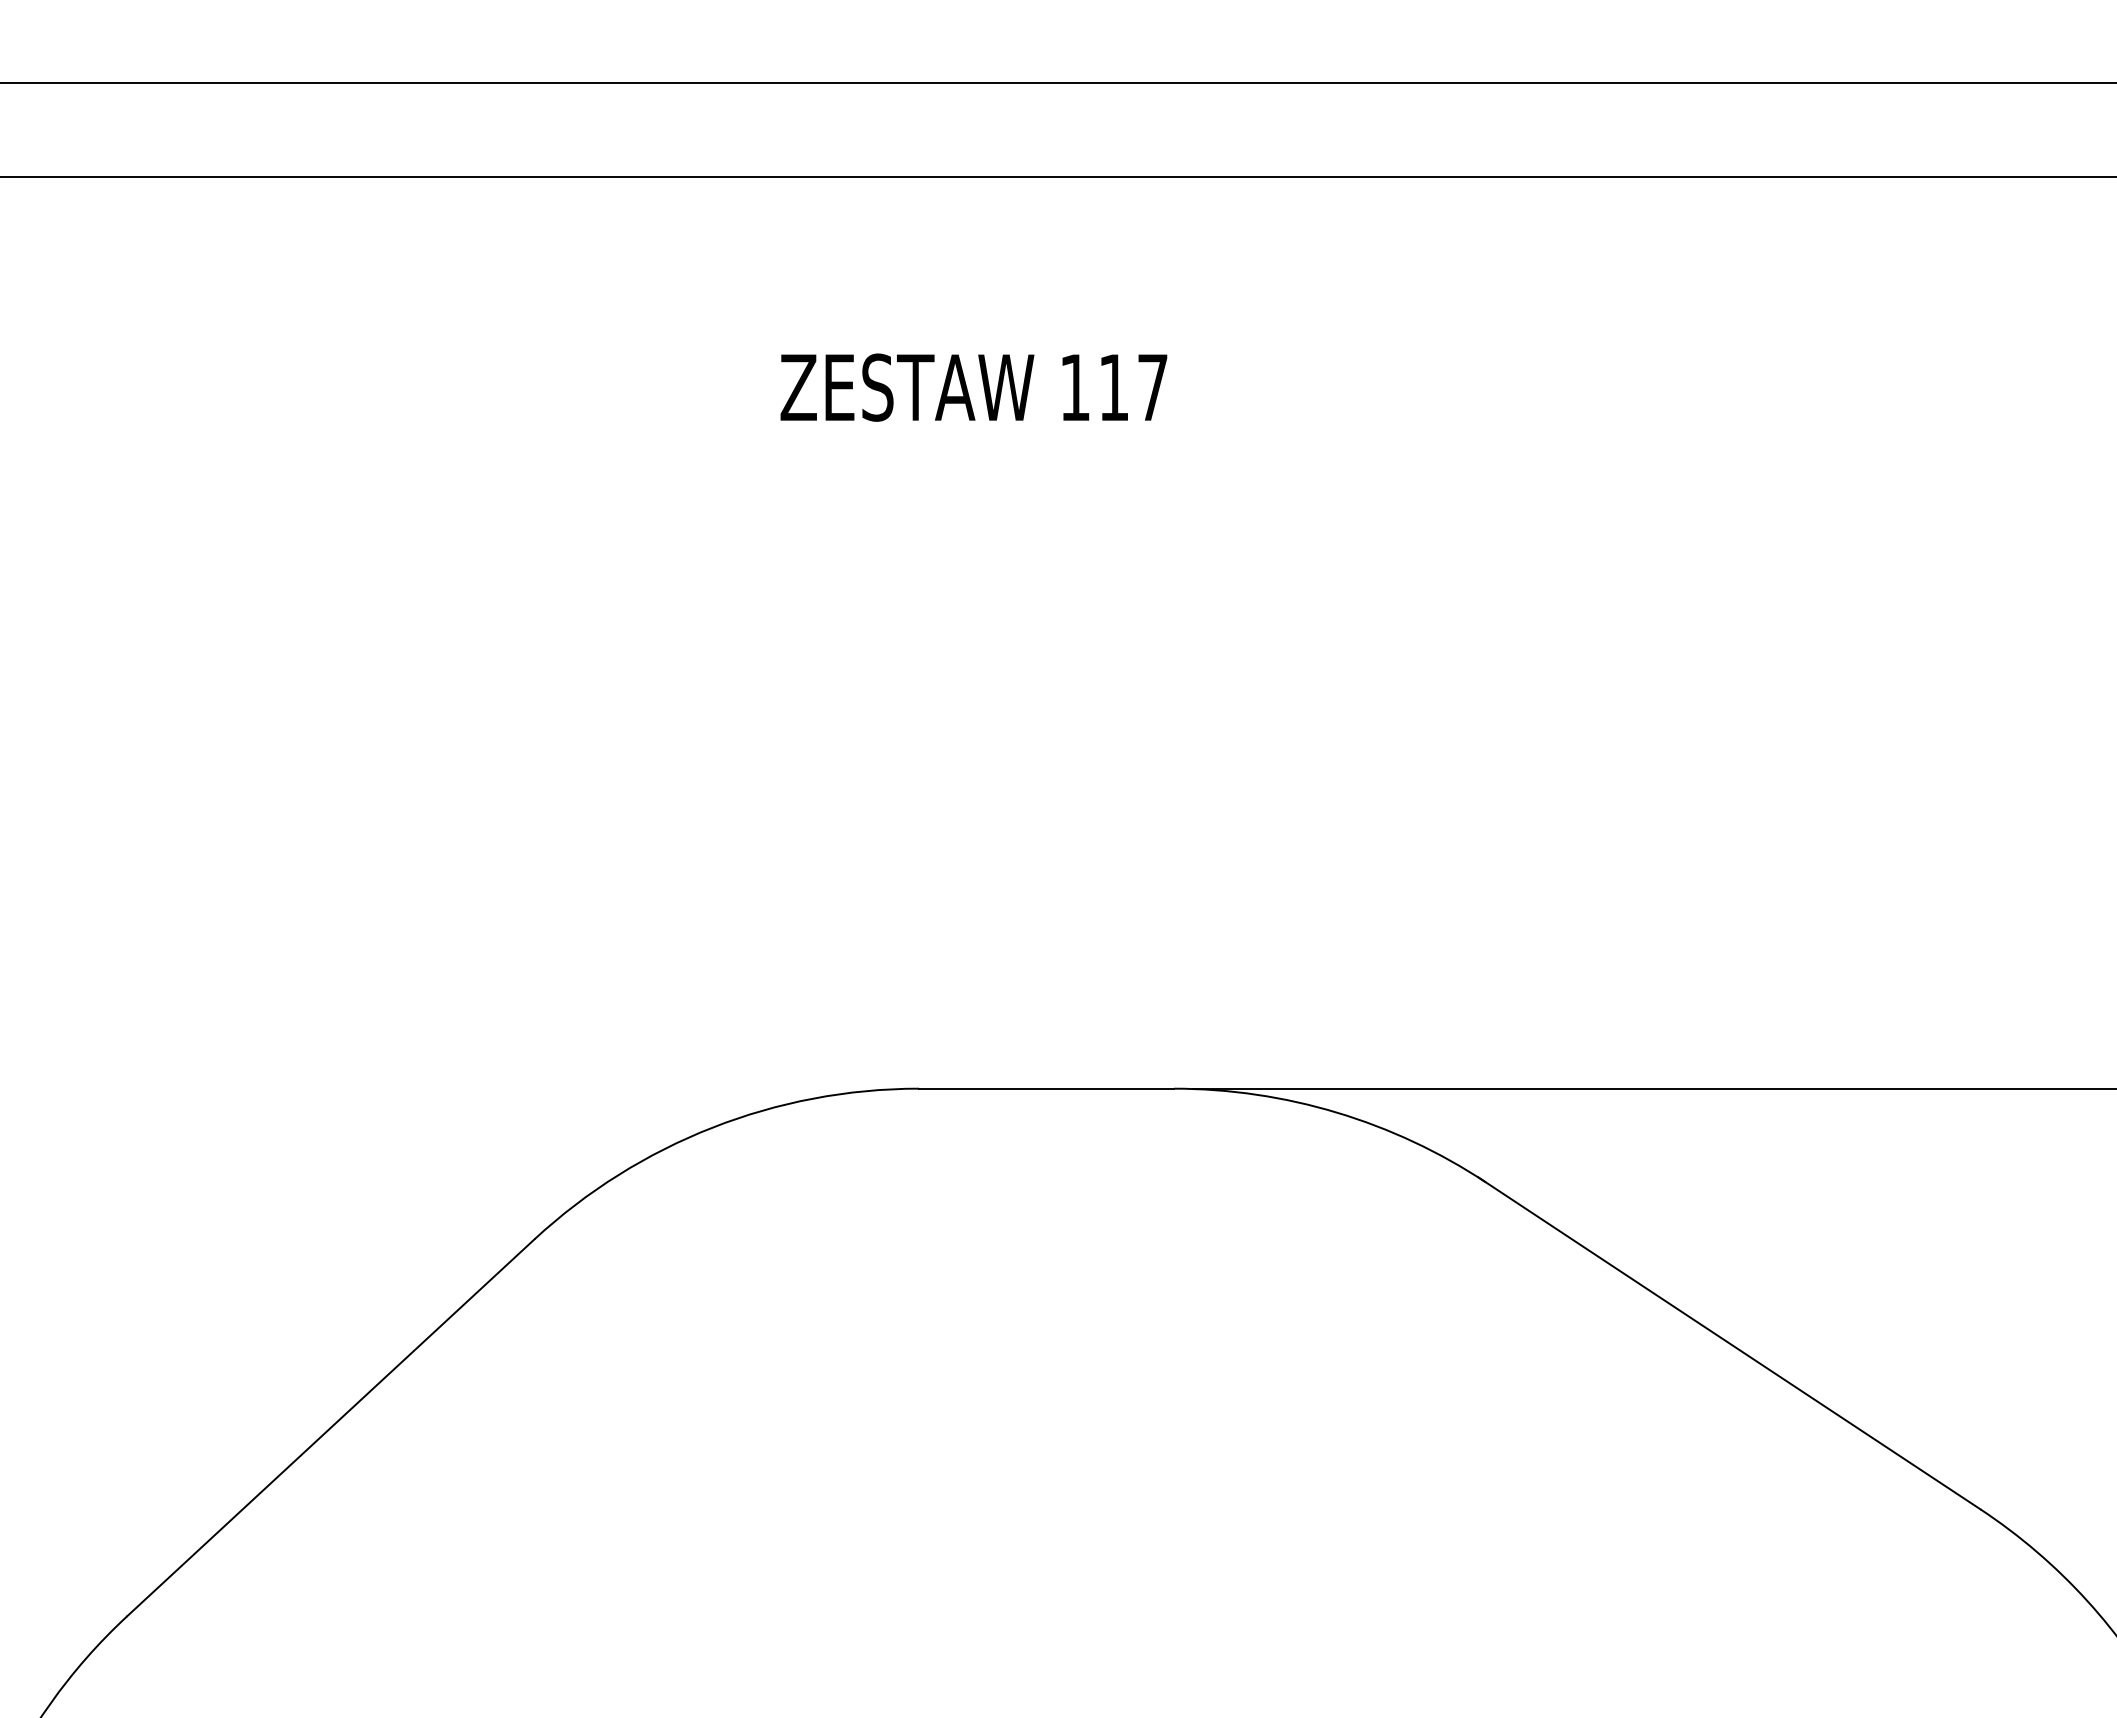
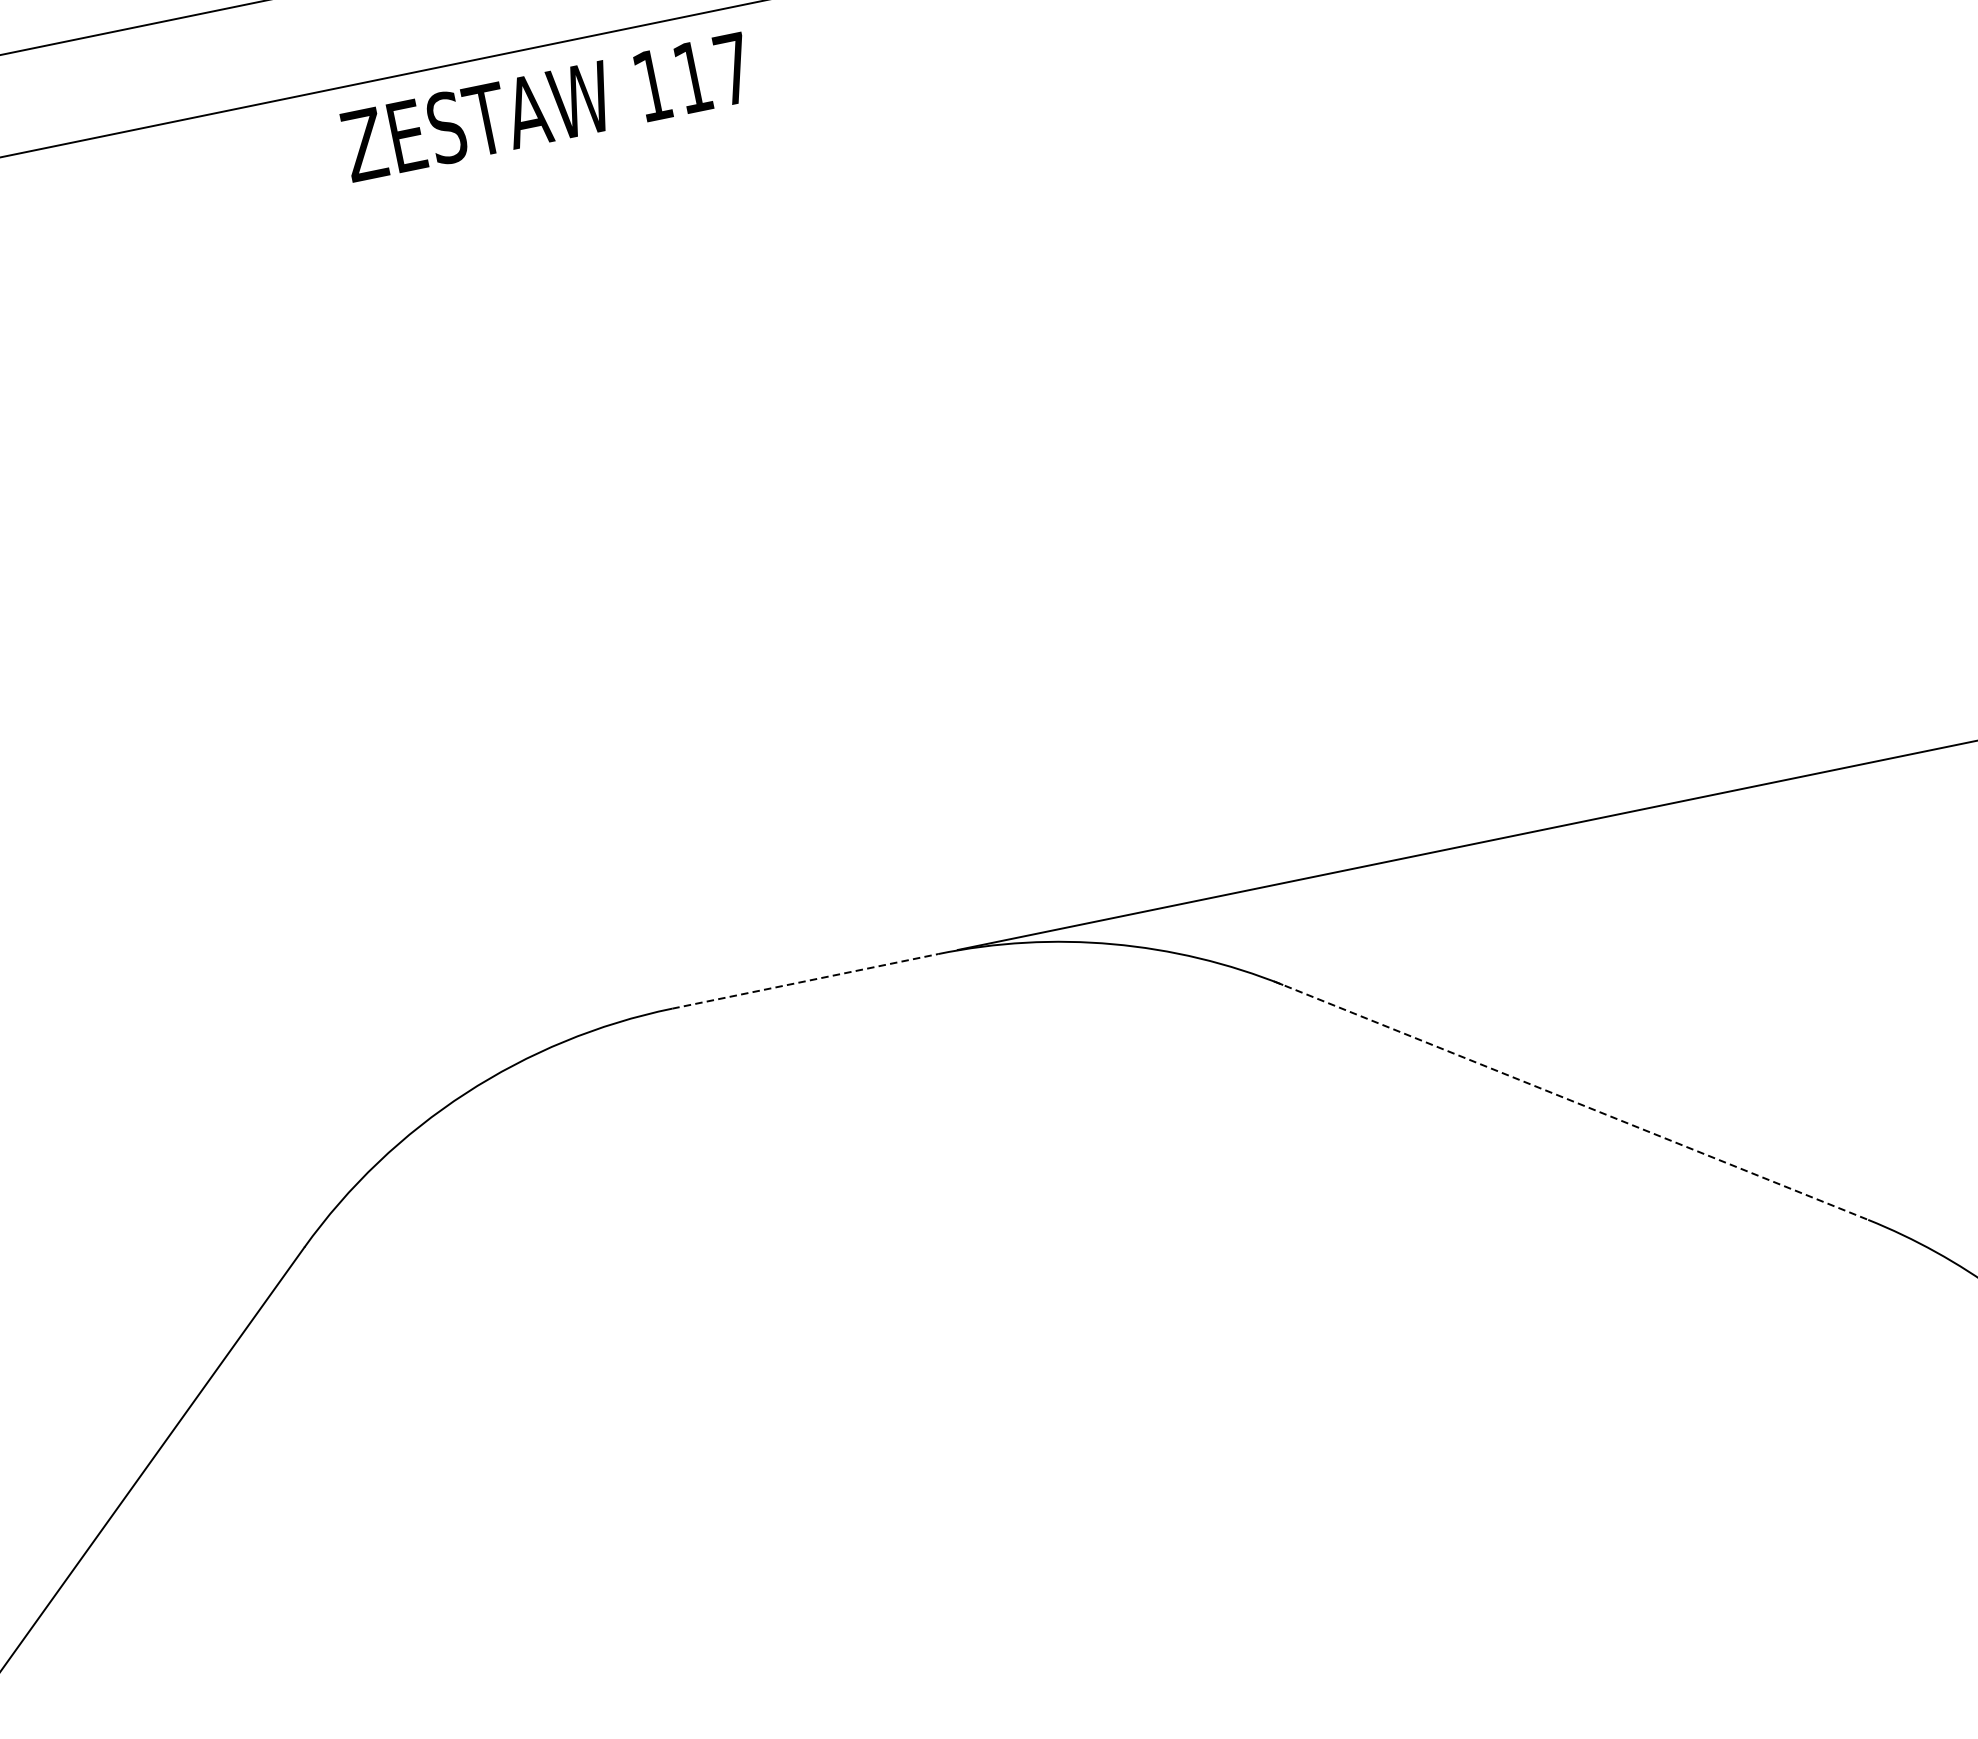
text: (973, 387) -> (546, 107), moved
line: (1046, 1088) -> (805, 981), solid -> dashed
line: (1729, 1343) -> (1571, 1100), solid -> dashed

